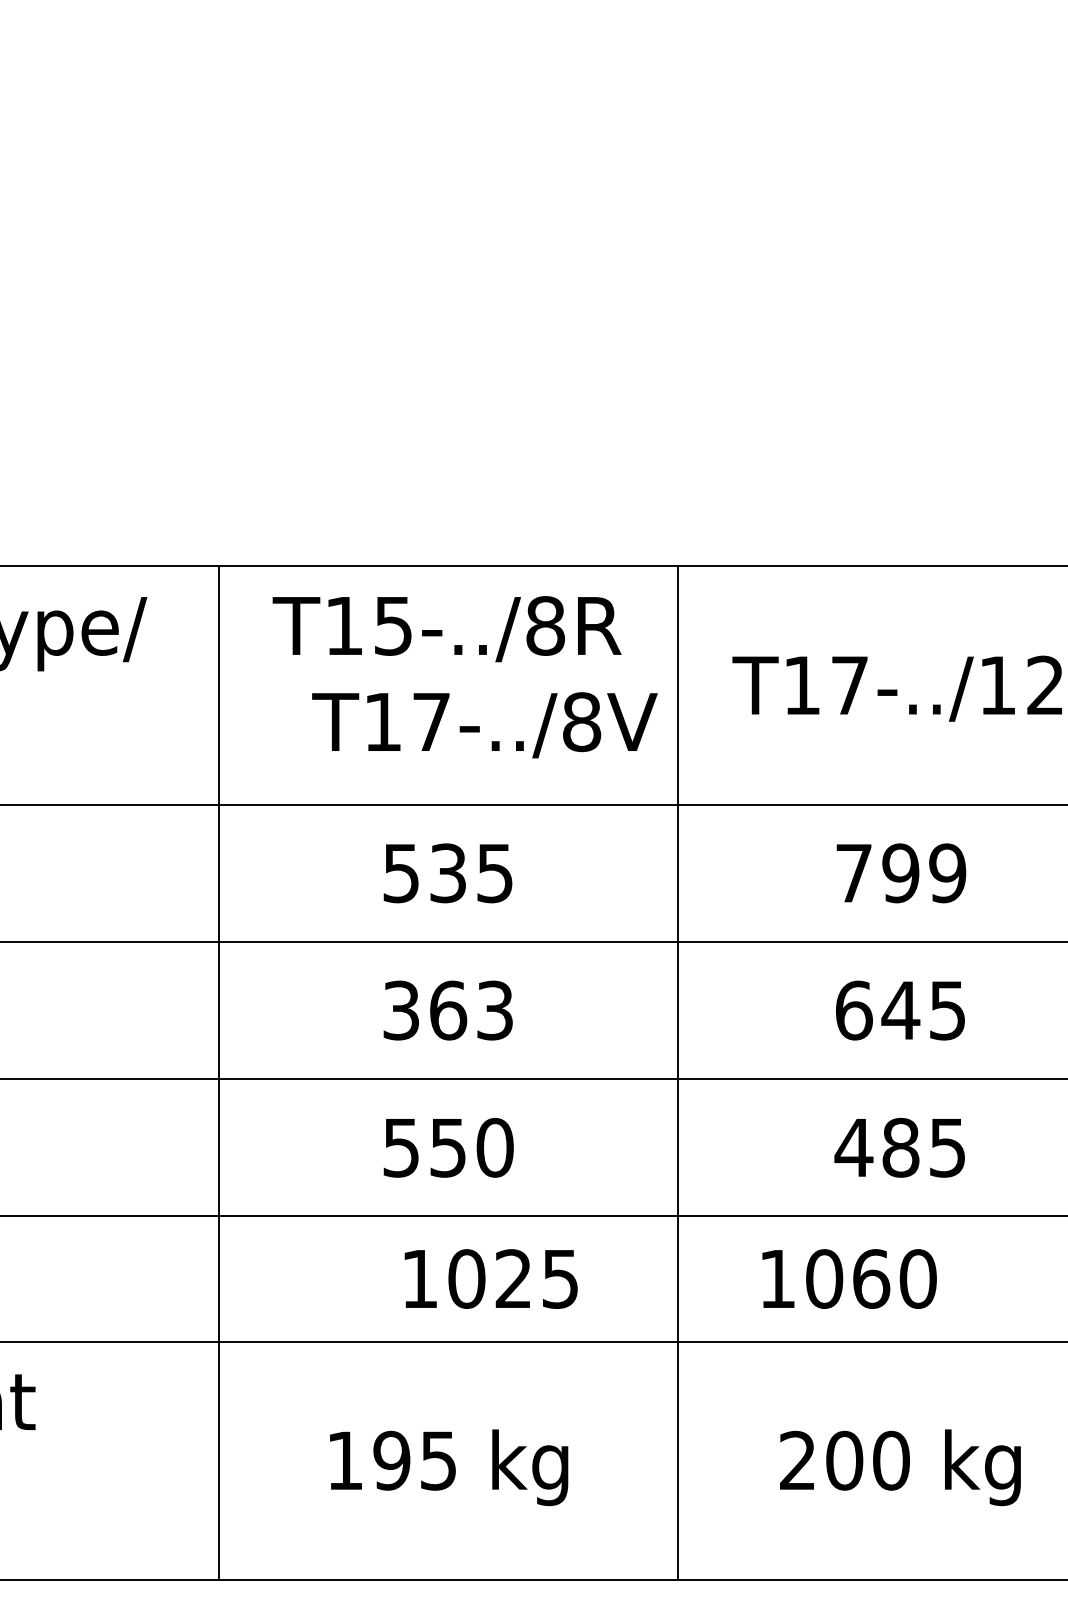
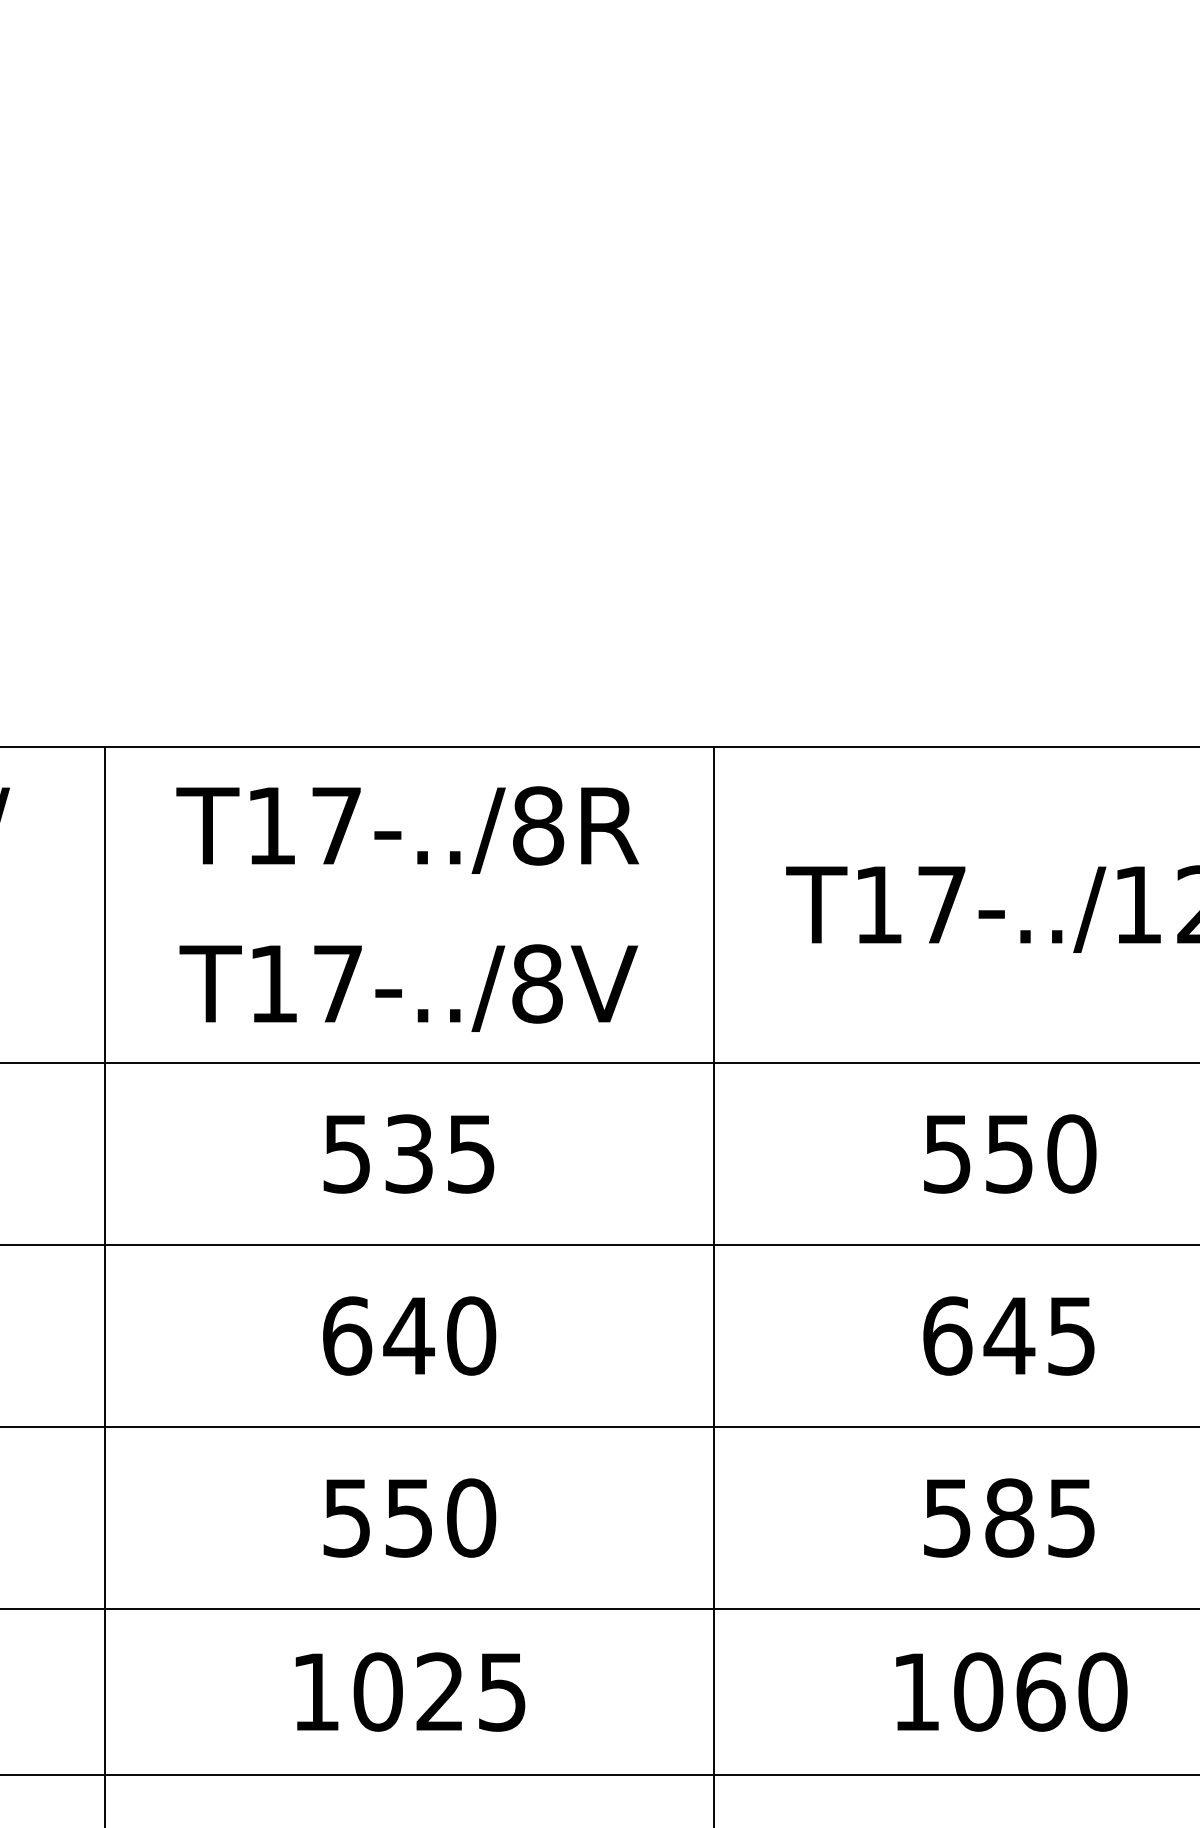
text: (393, 626) -> (336, 826), T15-../8R -> T17-../8R
text: (484, 725) -> (408, 988), moved
text: (901, 873) -> (1010, 1154), 799 -> 550
text: (448, 1010) -> (409, 1335), 363 -> 640
text: (853, 1148) -> (946, 1518), 485 -> 585
text: (490, 1278) -> (409, 1691), moved
text: (849, 1278) -> (1011, 1691), moved

